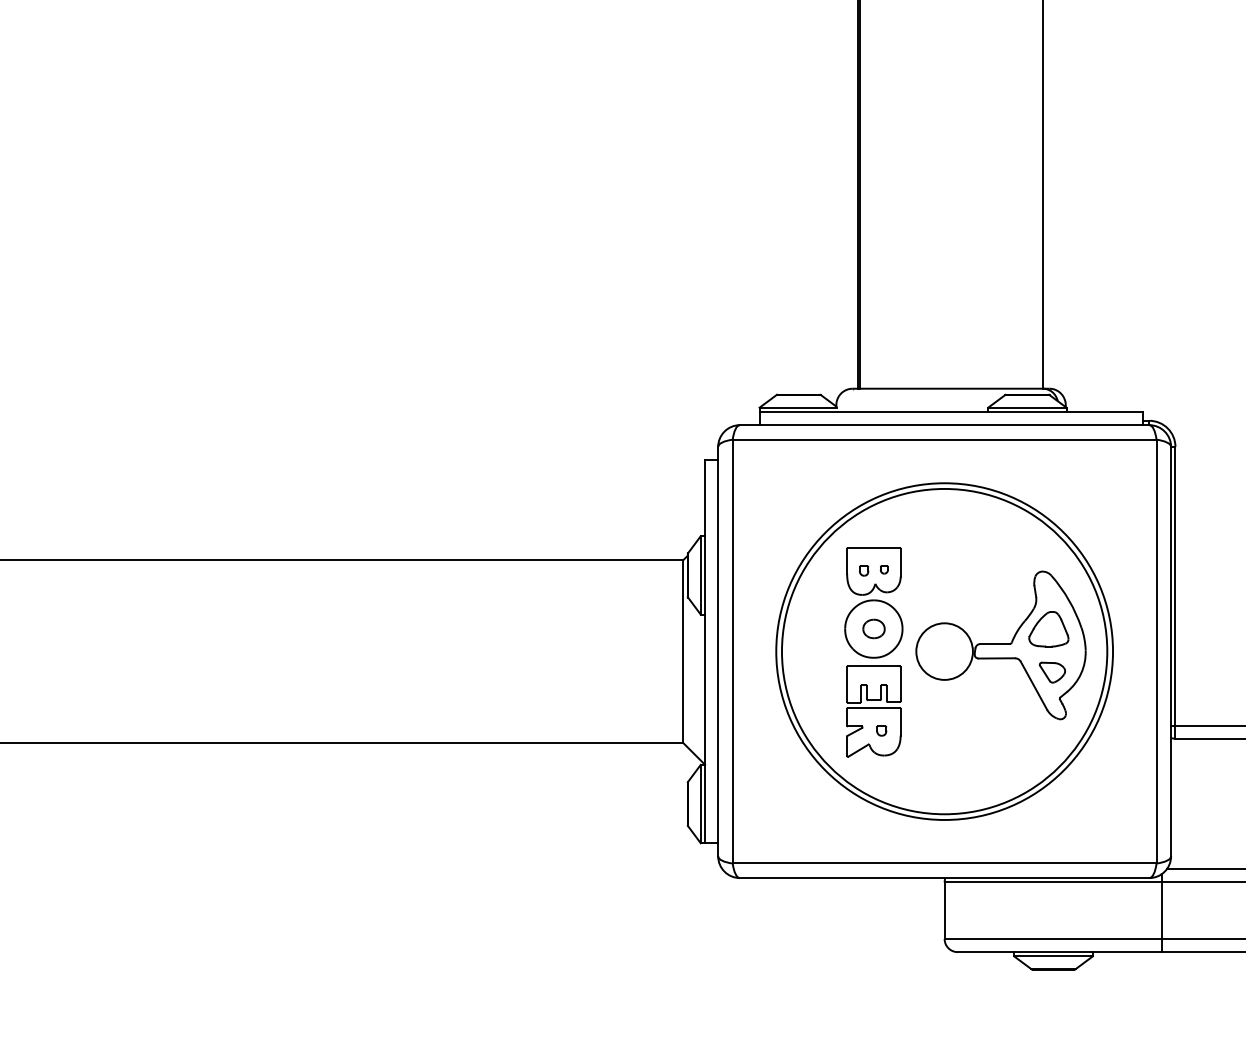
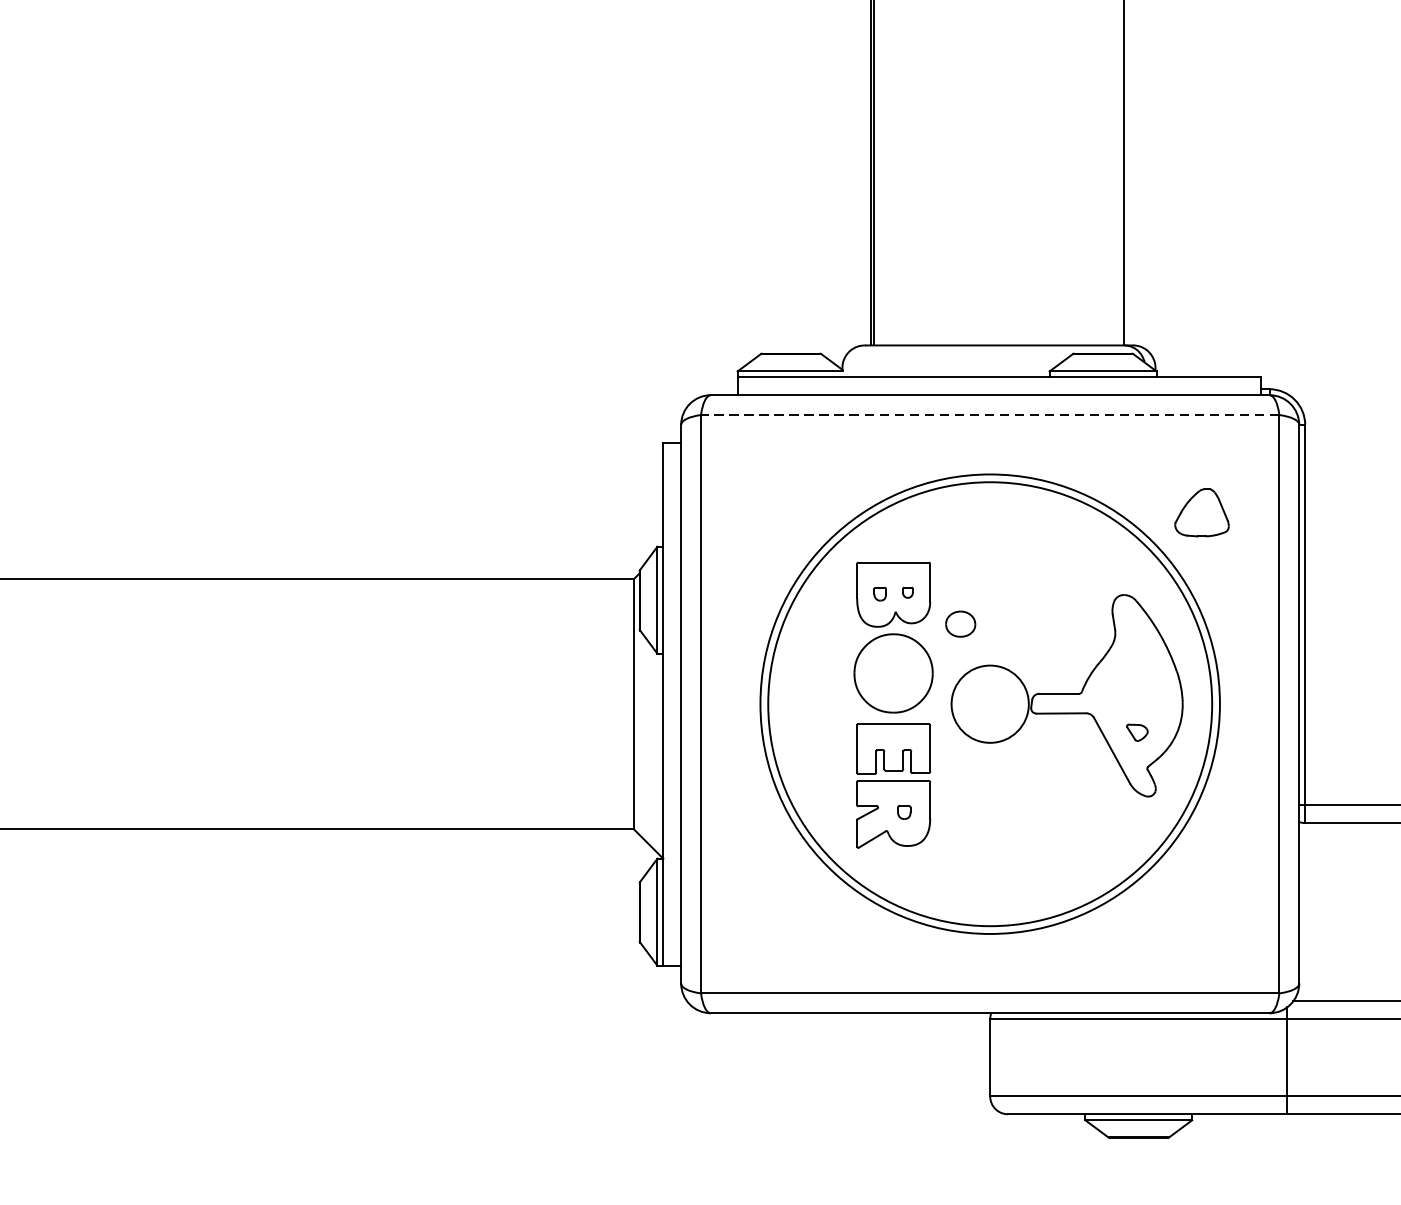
line: (944, 439) -> (990, 414), solid -> dashed
part: (873, 628) -> (959, 623), moved
part: (1048, 629) -> (1201, 513), moved
part: (1052, 672) -> (1137, 732), size x0.6

